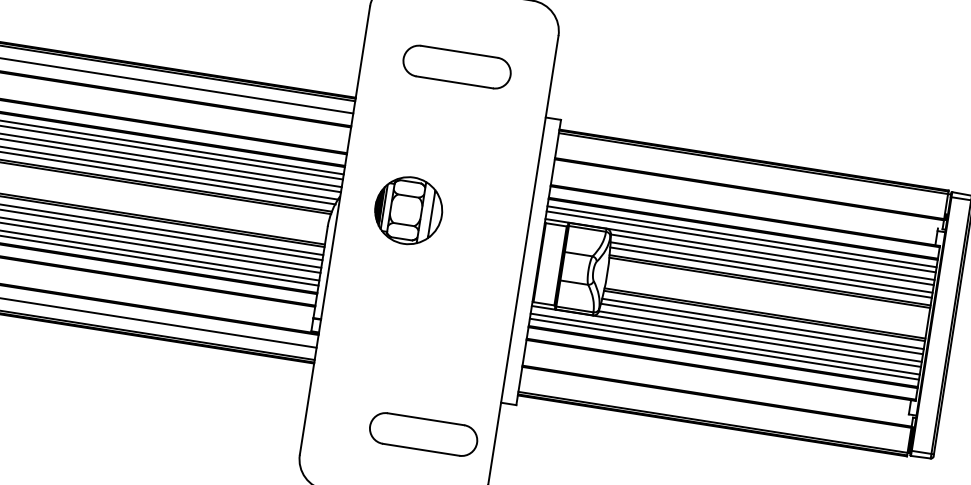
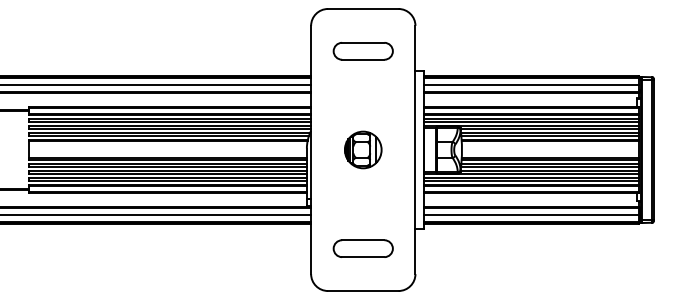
line: (751, 176) -> (531, 85), added
part: (409, 209) -> (363, 149), moved
line: (714, 409) -> (531, 214), added
part: (422, 433) -> (362, 248), moved

